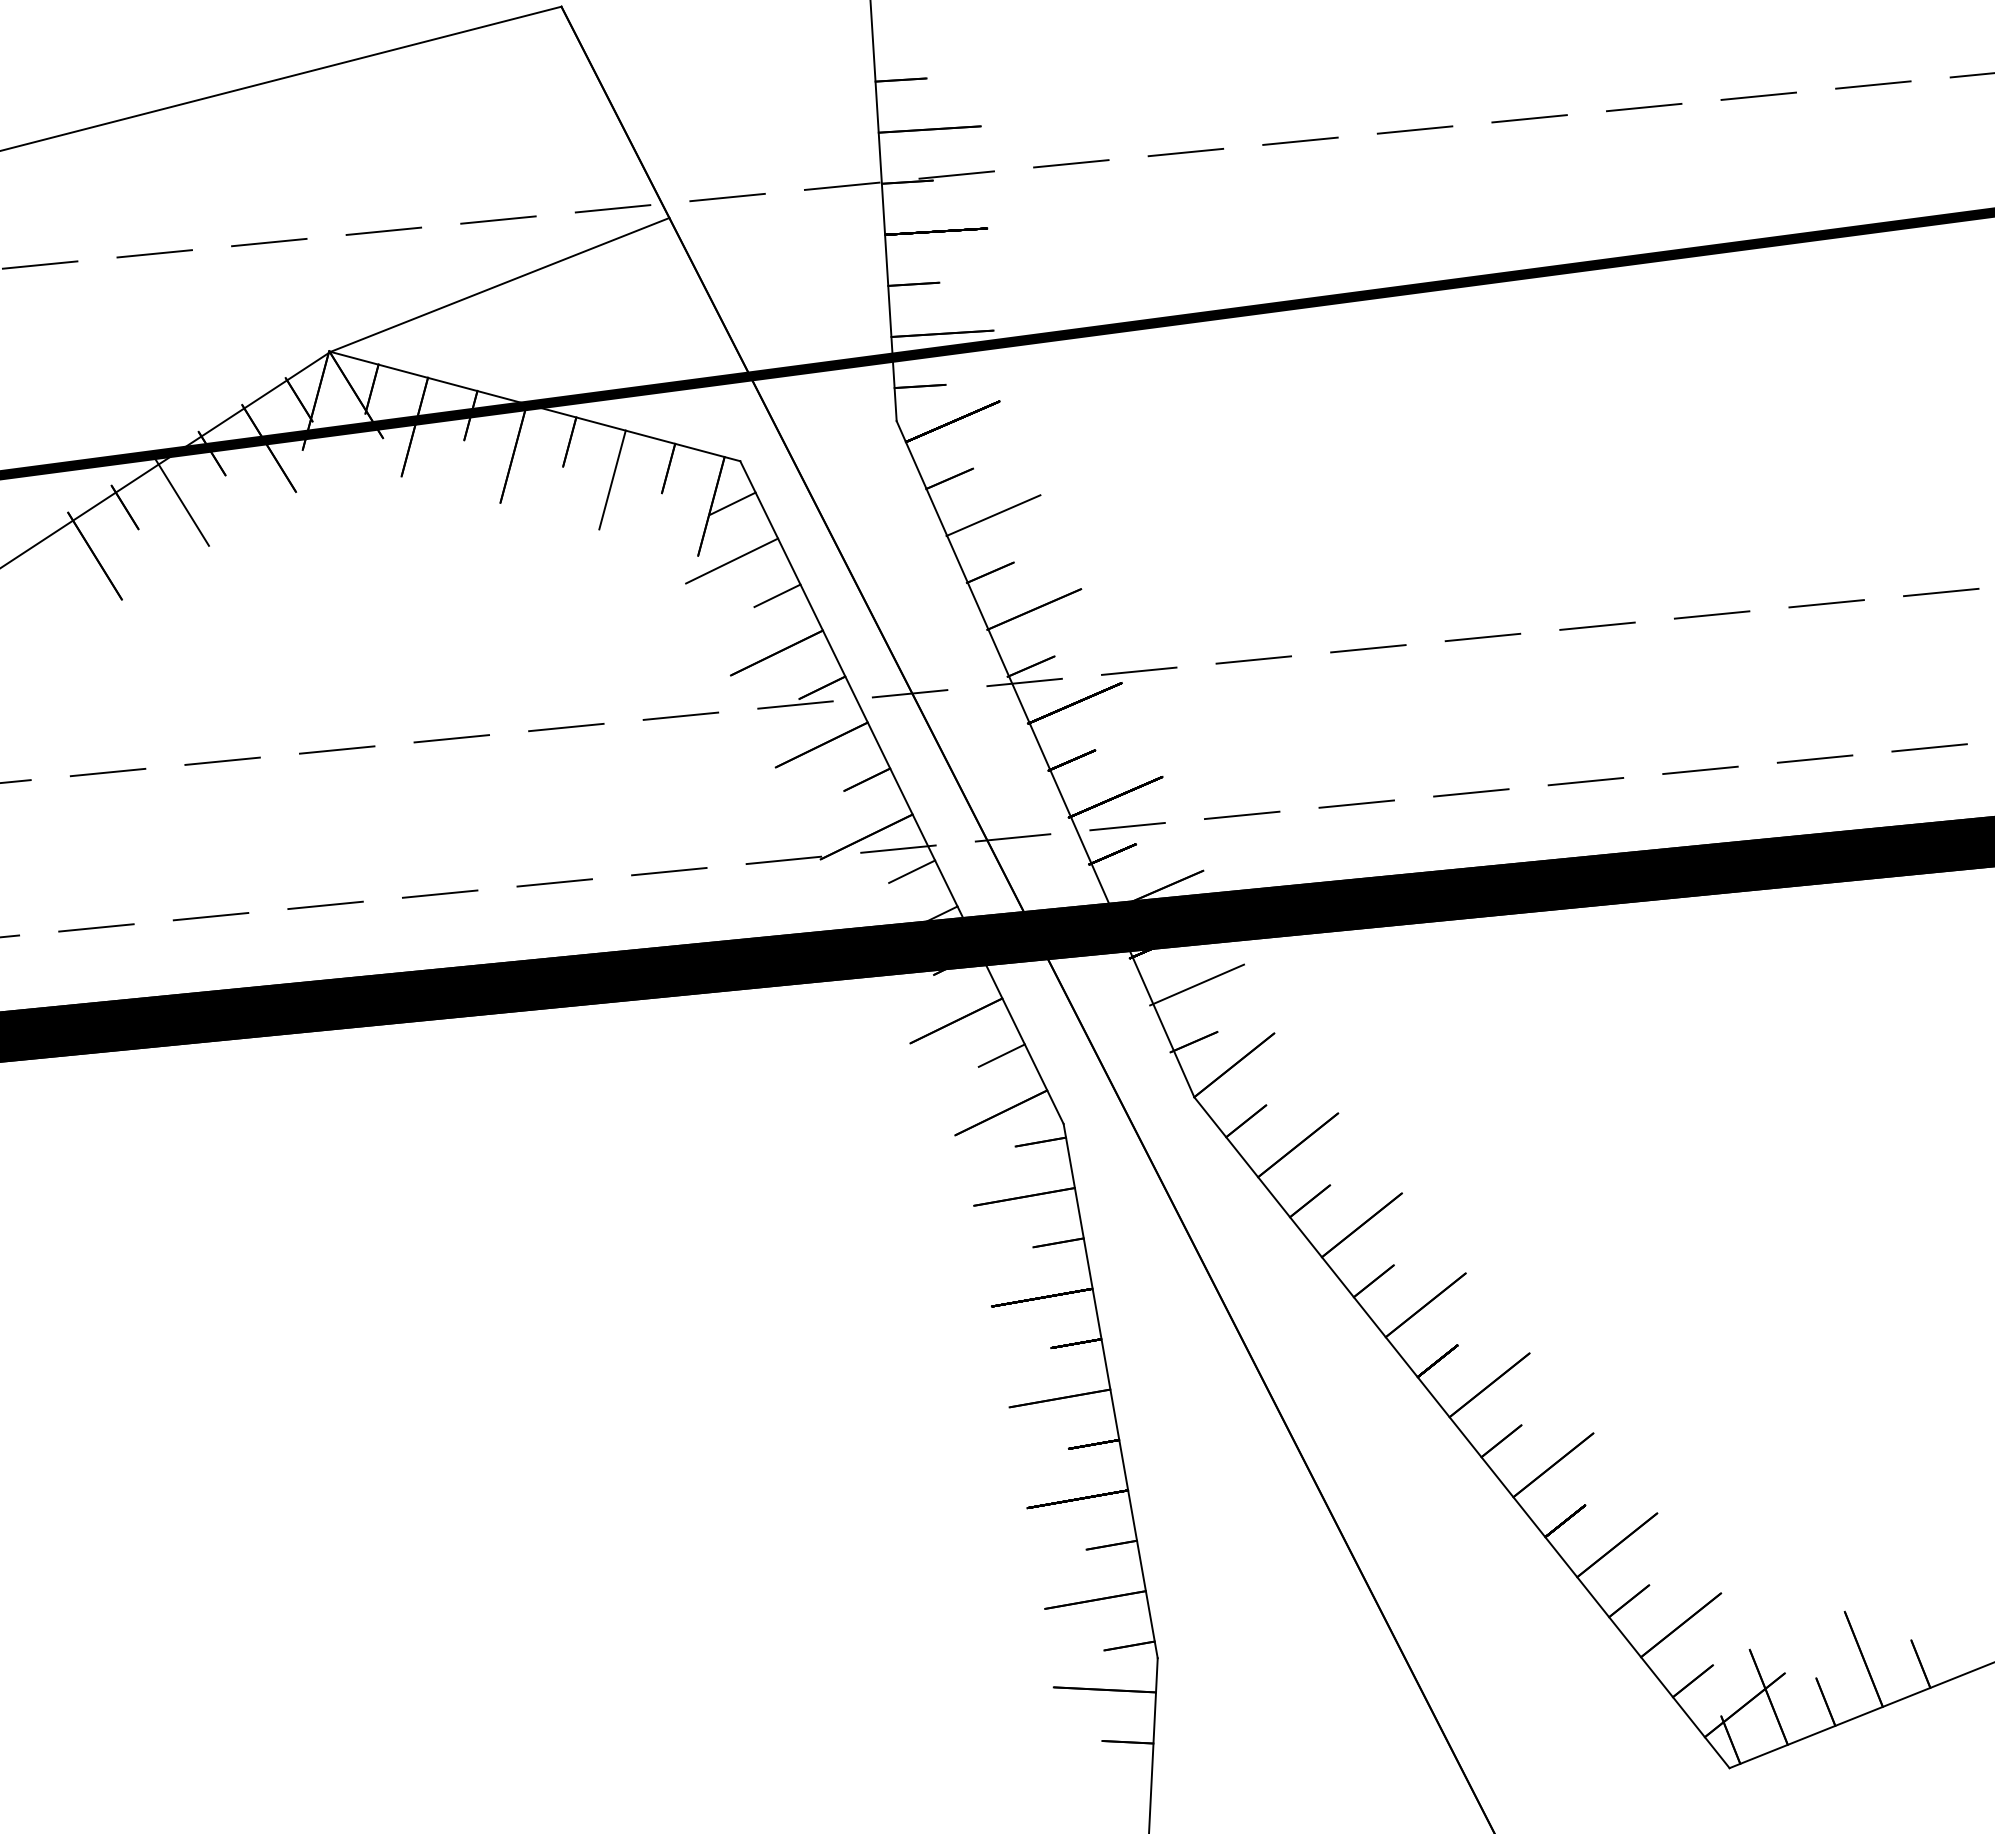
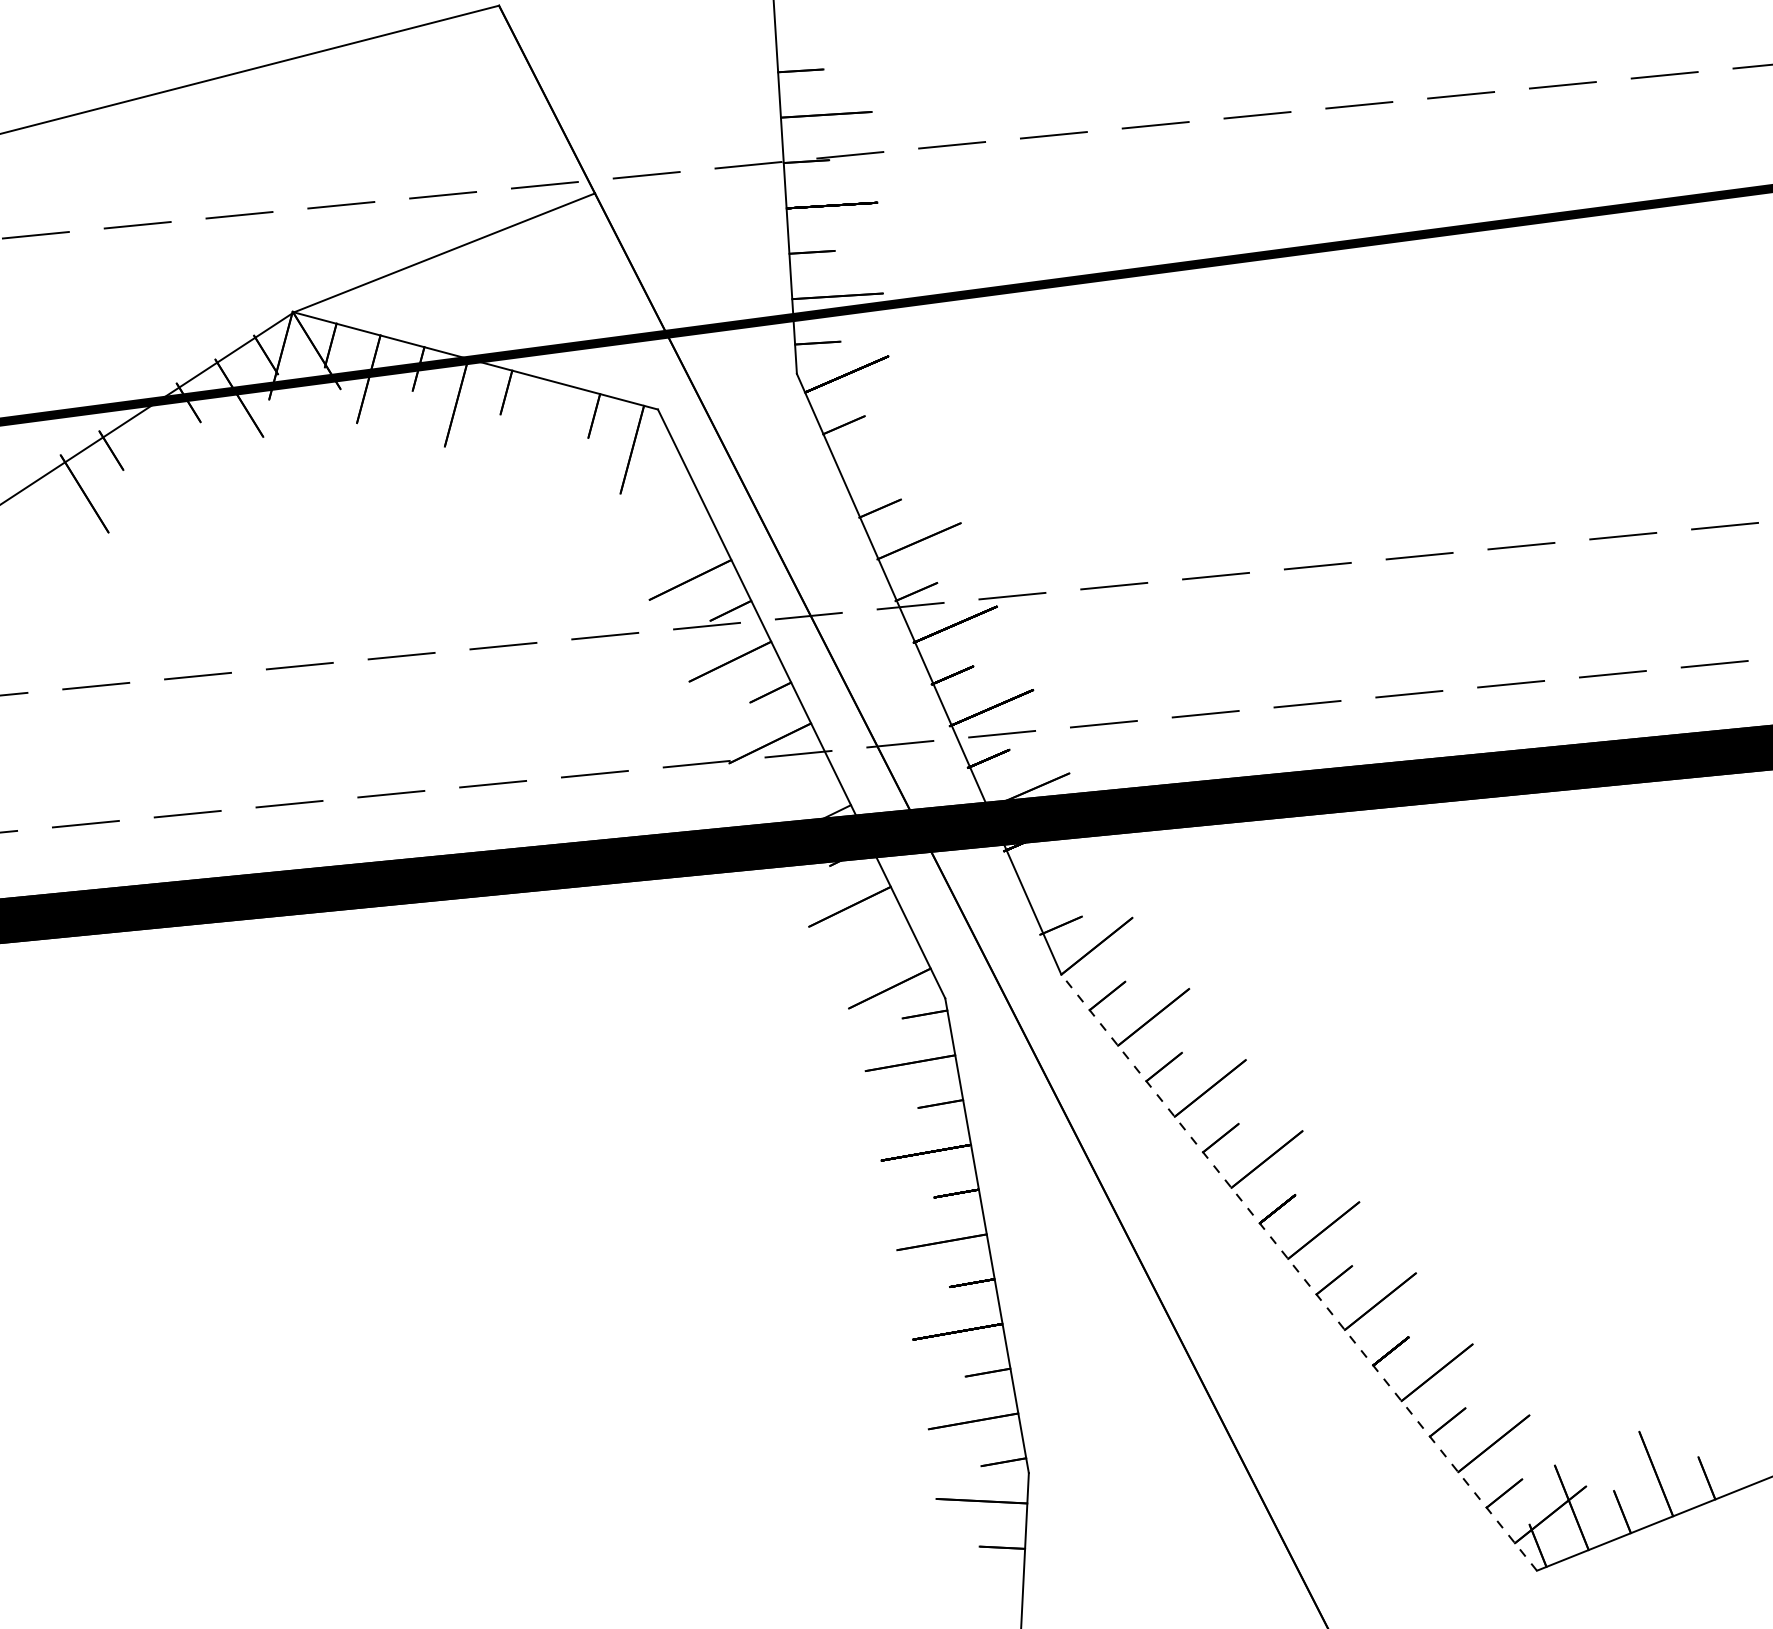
line: (612, 479) -> (544, 425), removed
line: (182, 501) -> (162, 445), removed
line: (732, 503) -> (651, 447), removed
line: (993, 515) -> (882, 457), removed
line: (732, 560) -> (651, 497), removed
line: (777, 595) -> (691, 528), removed
line: (912, 871) -> (810, 774), removed
line: (1197, 984) -> (1064, 874), removed
line: (1001, 1055) -> (890, 937), removed
line: (1461, 1432) -> (1298, 1272), solid -> dashed

